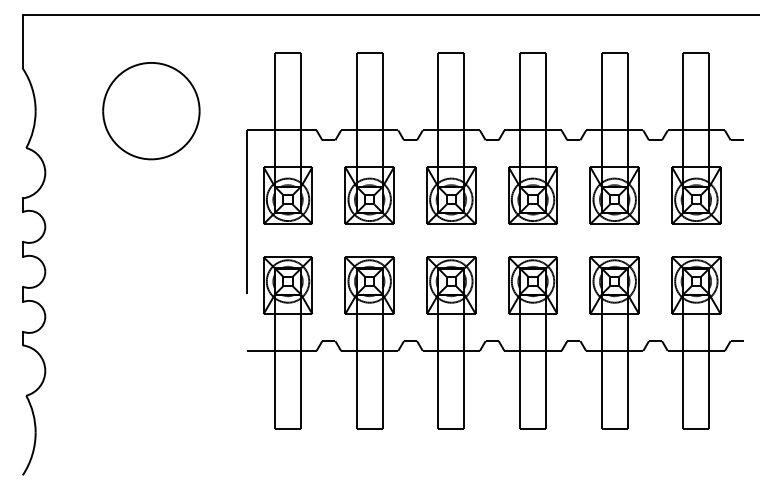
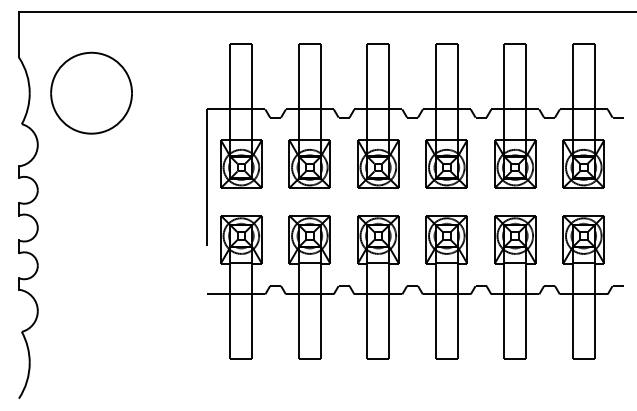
part: (151, 111) -> (91, 93), moved

